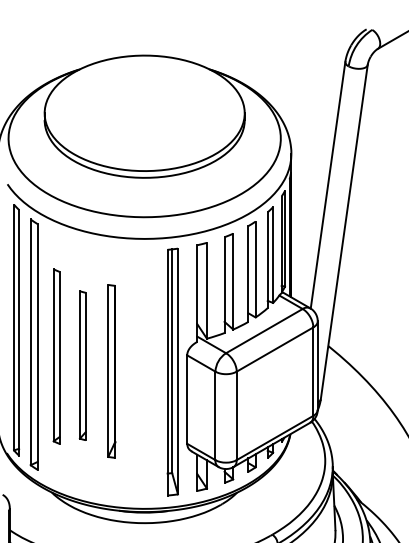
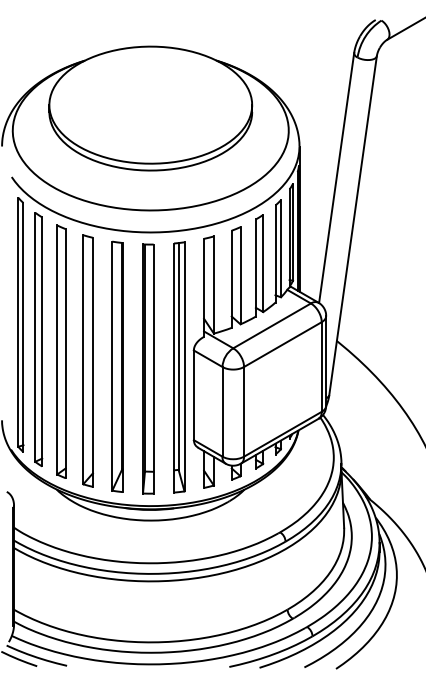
part: (56, 356) -> (61, 351), size x1.43
part: (82, 365) -> (87, 360), size x1.67
part: (111, 371) -> (117, 366), size x1.43
part: (142, 373) -> (148, 368), added

